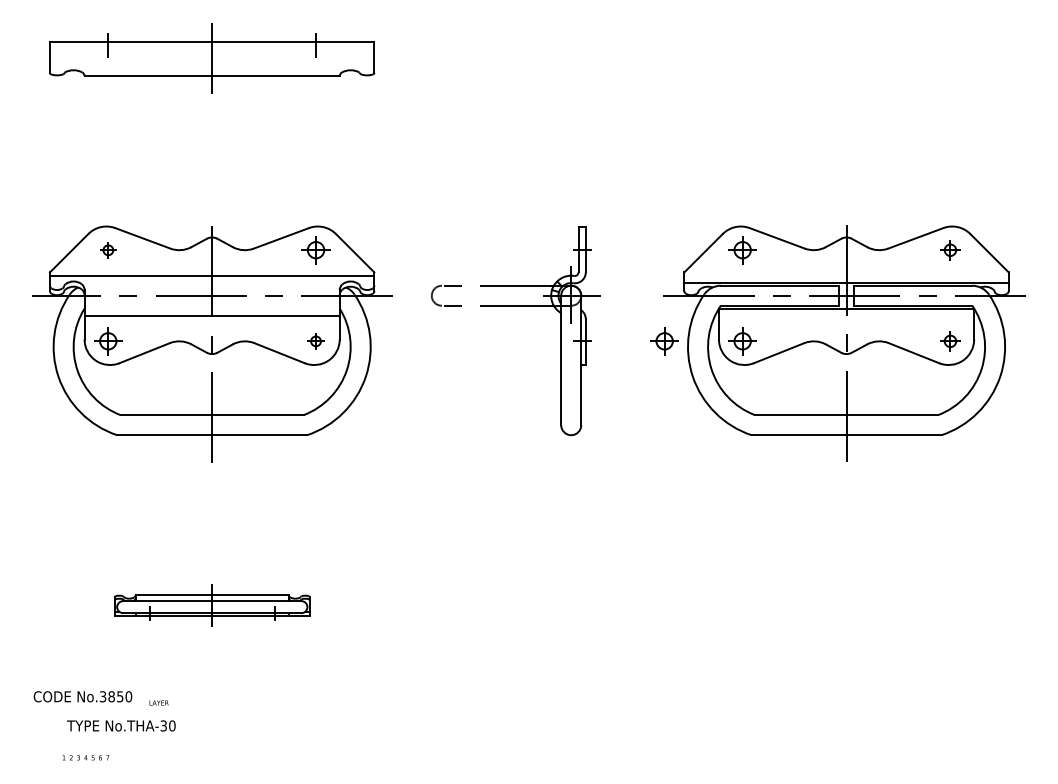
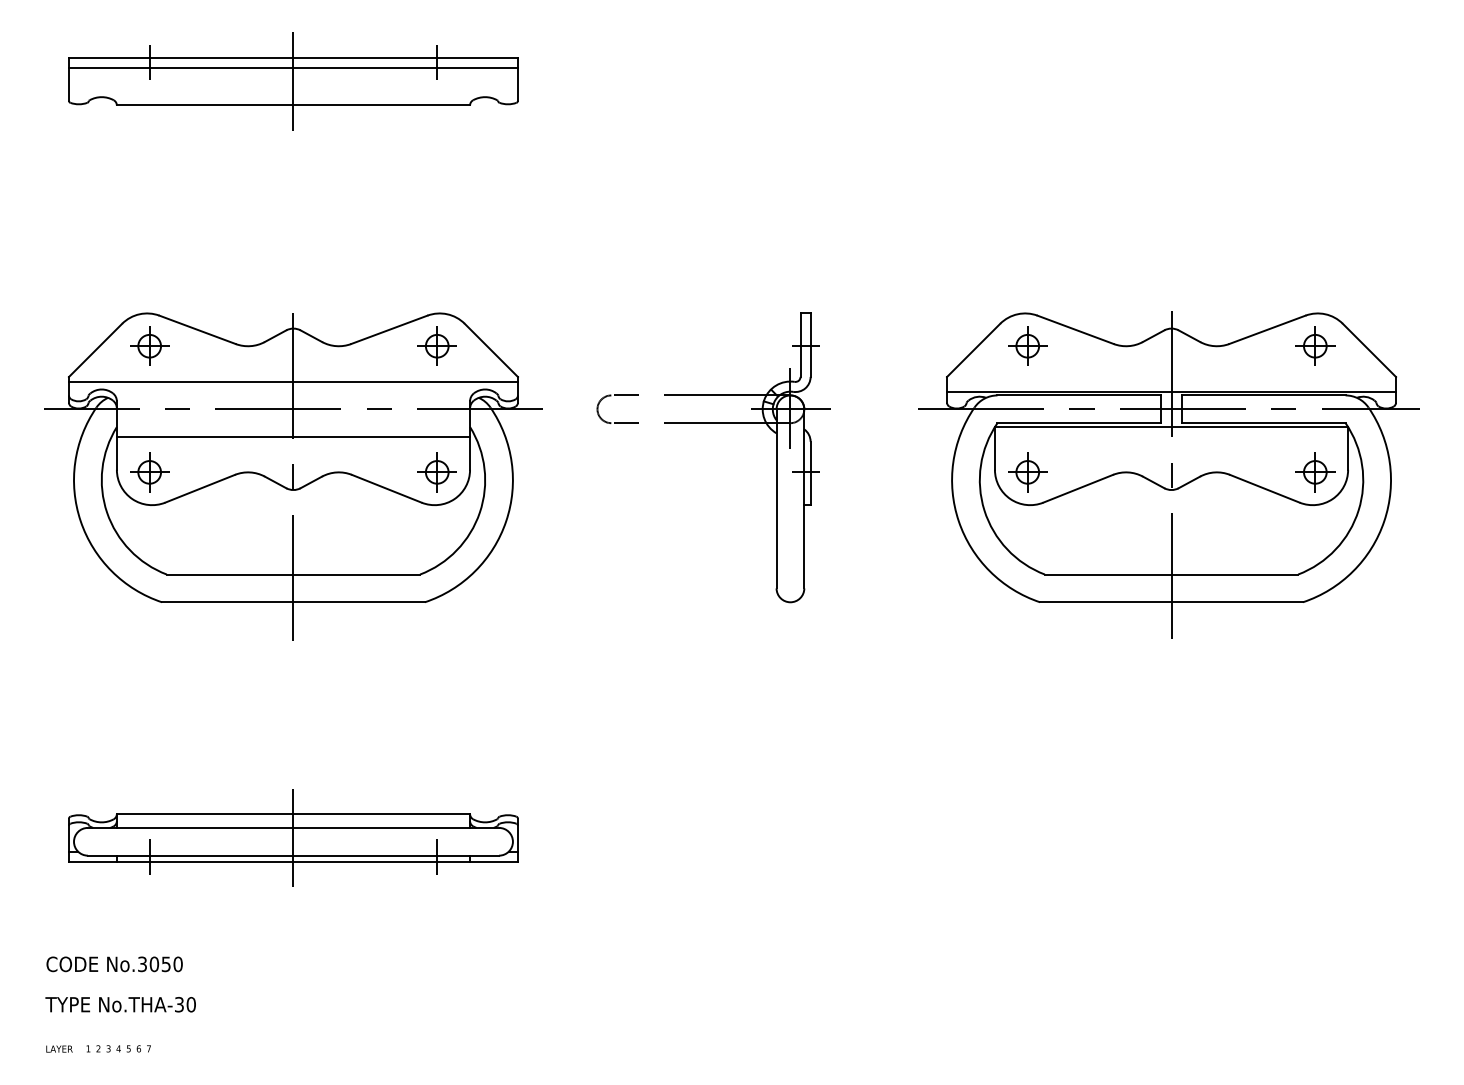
line: (211, 48) -> (292, 67), added
part: (108, 250) -> (149, 346), size x1.67
part: (950, 250) -> (1315, 346), size x1.43
part: (315, 341) -> (436, 472), size x1.67
part: (664, 341) -> (919, 472), removed
part: (950, 341) -> (1315, 472), size x1.43
part: (212, 605) -> (293, 838), size x1.67
text: (111, 696) -> (154, 963), No.3850 -> No.3050
text: (158, 702) -> (58, 1048), moved
text: (121, 725) -> (120, 1004), moved

